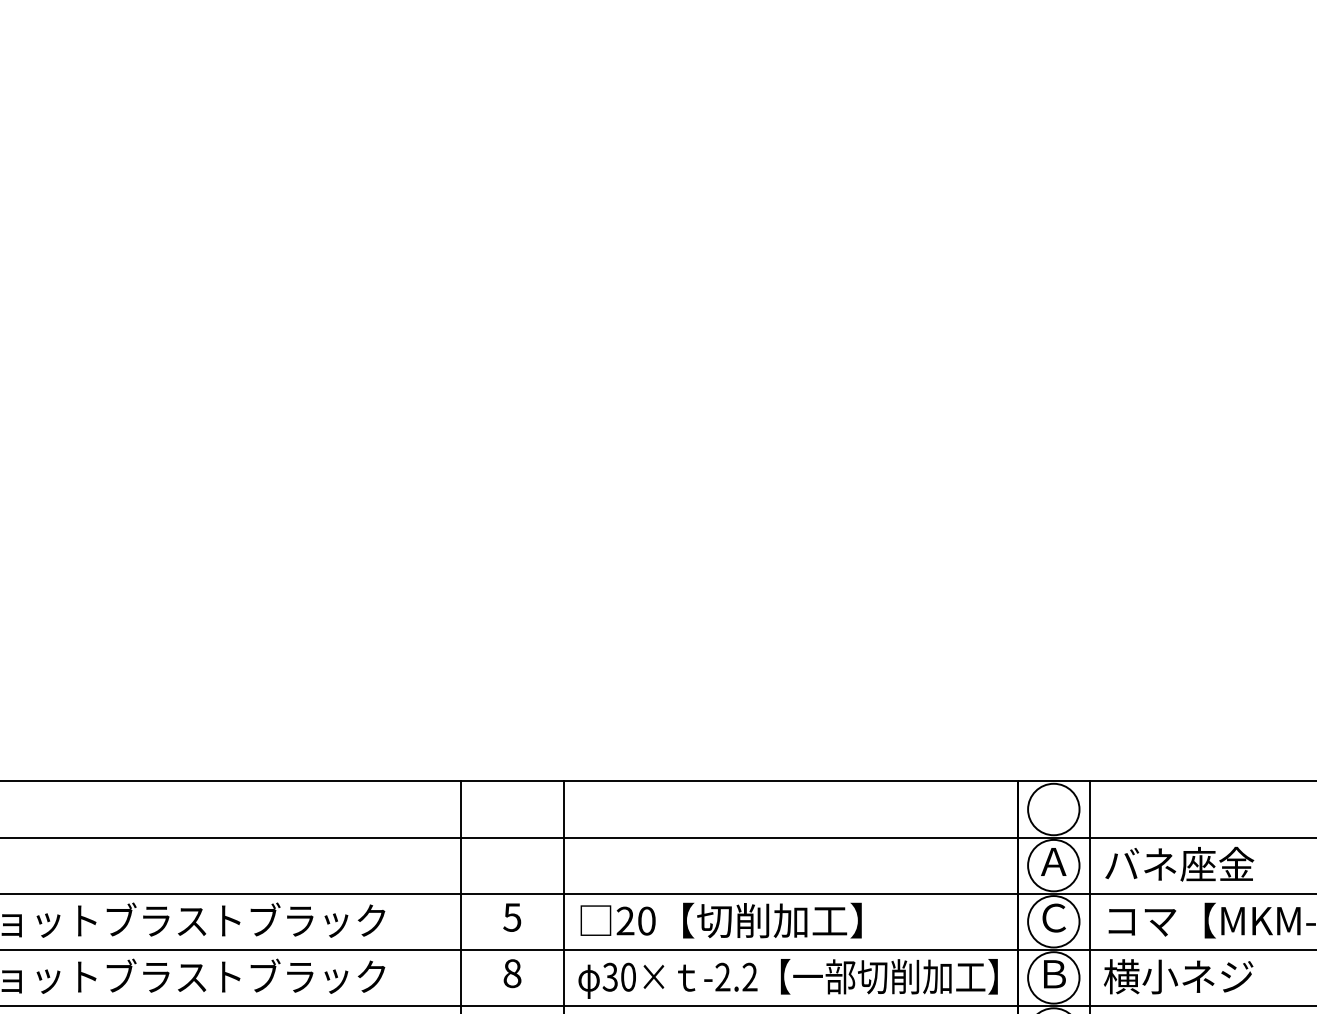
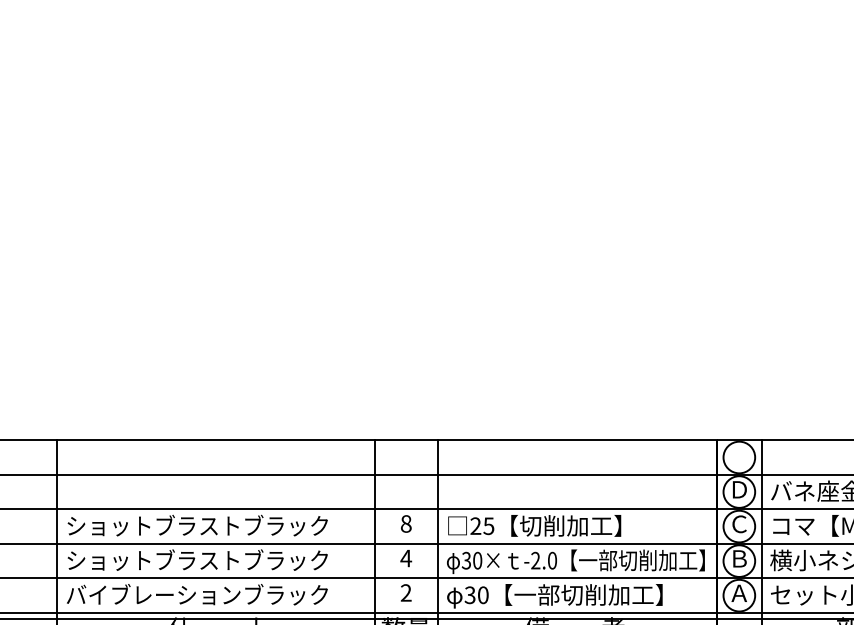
text: (1052, 861) -> (738, 489), Ａ -> Ｄ
text: (511, 916) -> (405, 523), 5 -> 8
text: (646, 919) -> (488, 525), 20 -> 25
text: (512, 973) -> (406, 558), 8 -> 4
text: (748, 976) -> (551, 560), -2.2 -> -2.0

